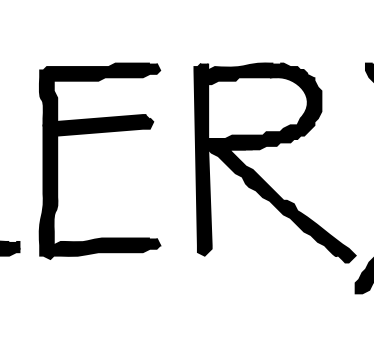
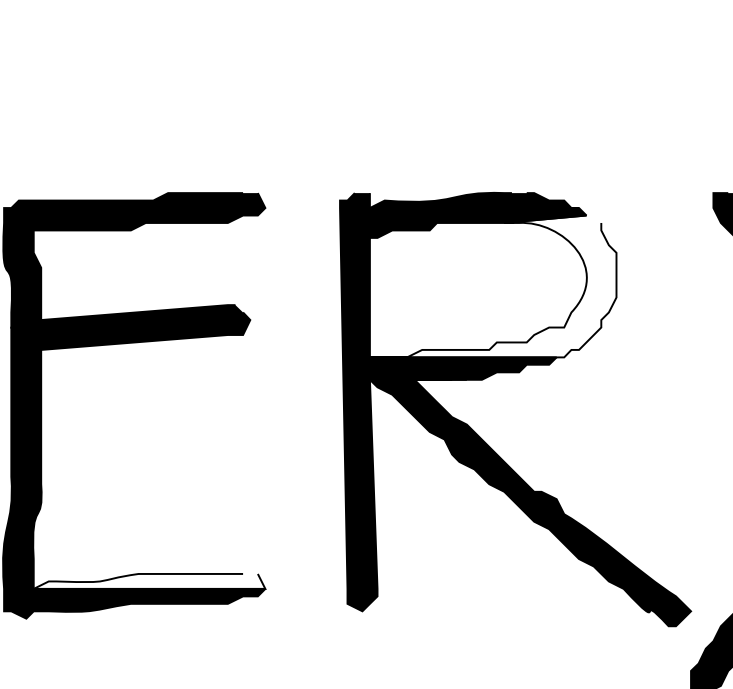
fill: (264, 106) -> (492, 286), removed
fill: (106, 241) -> (148, 580), removed

